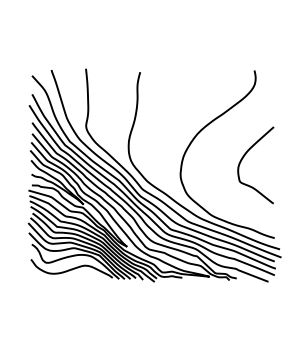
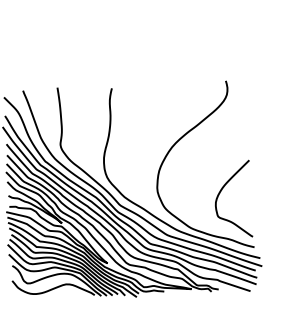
curve: (243, 158) -> (220, 193), moved

